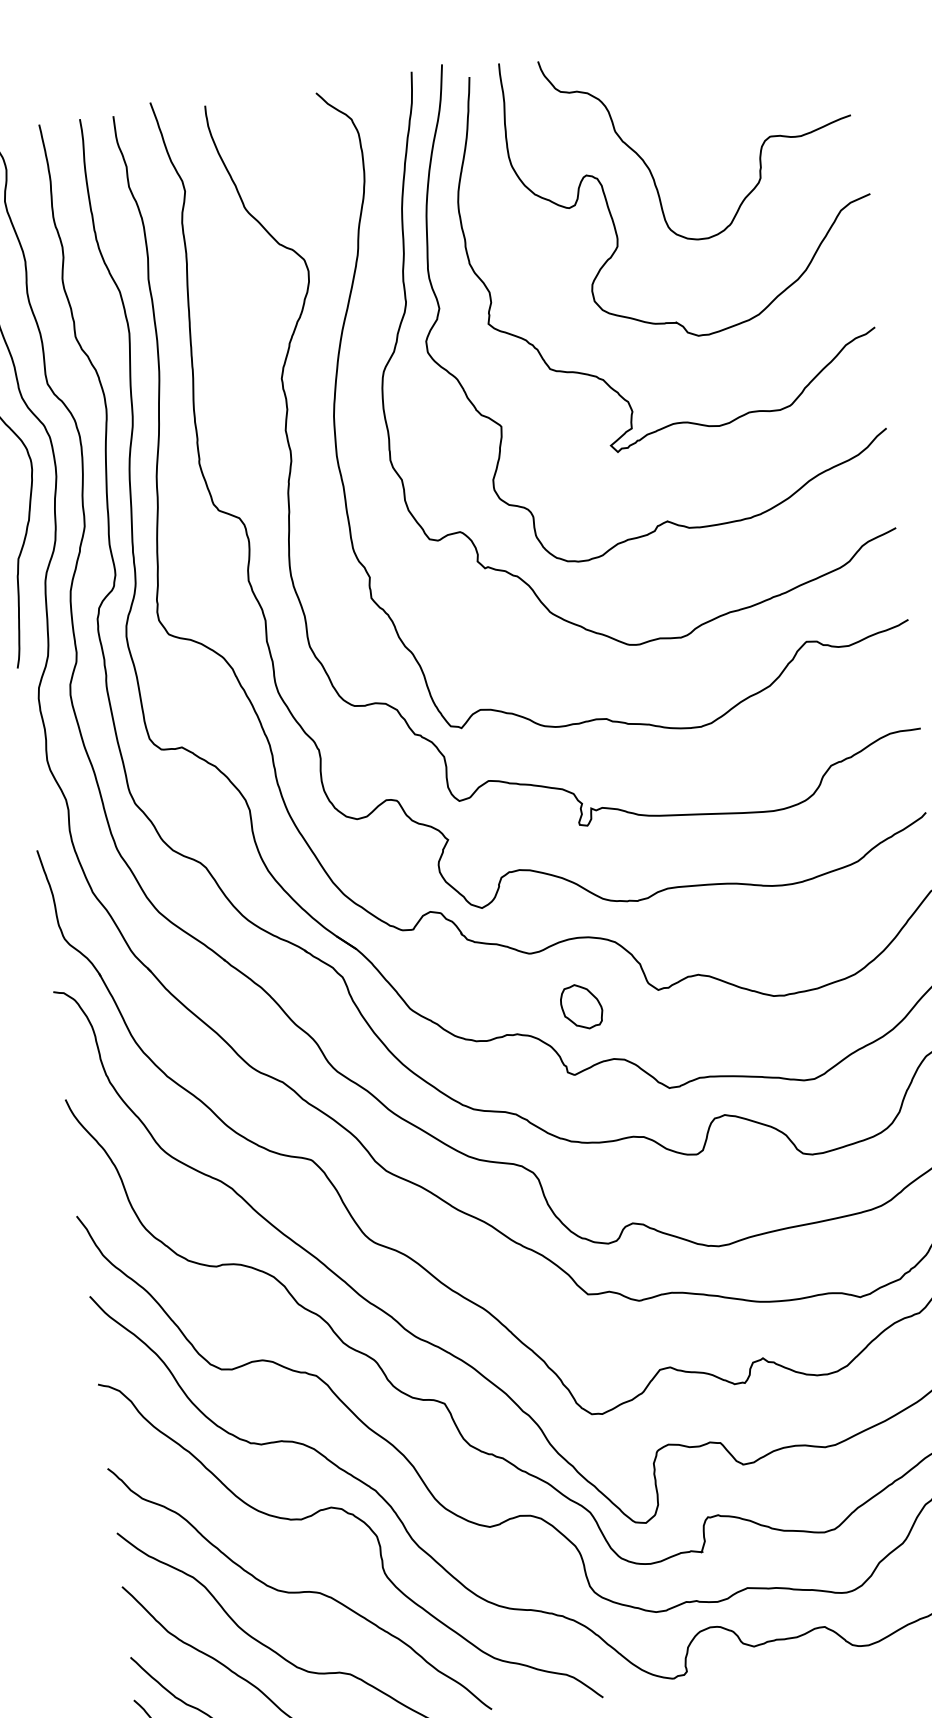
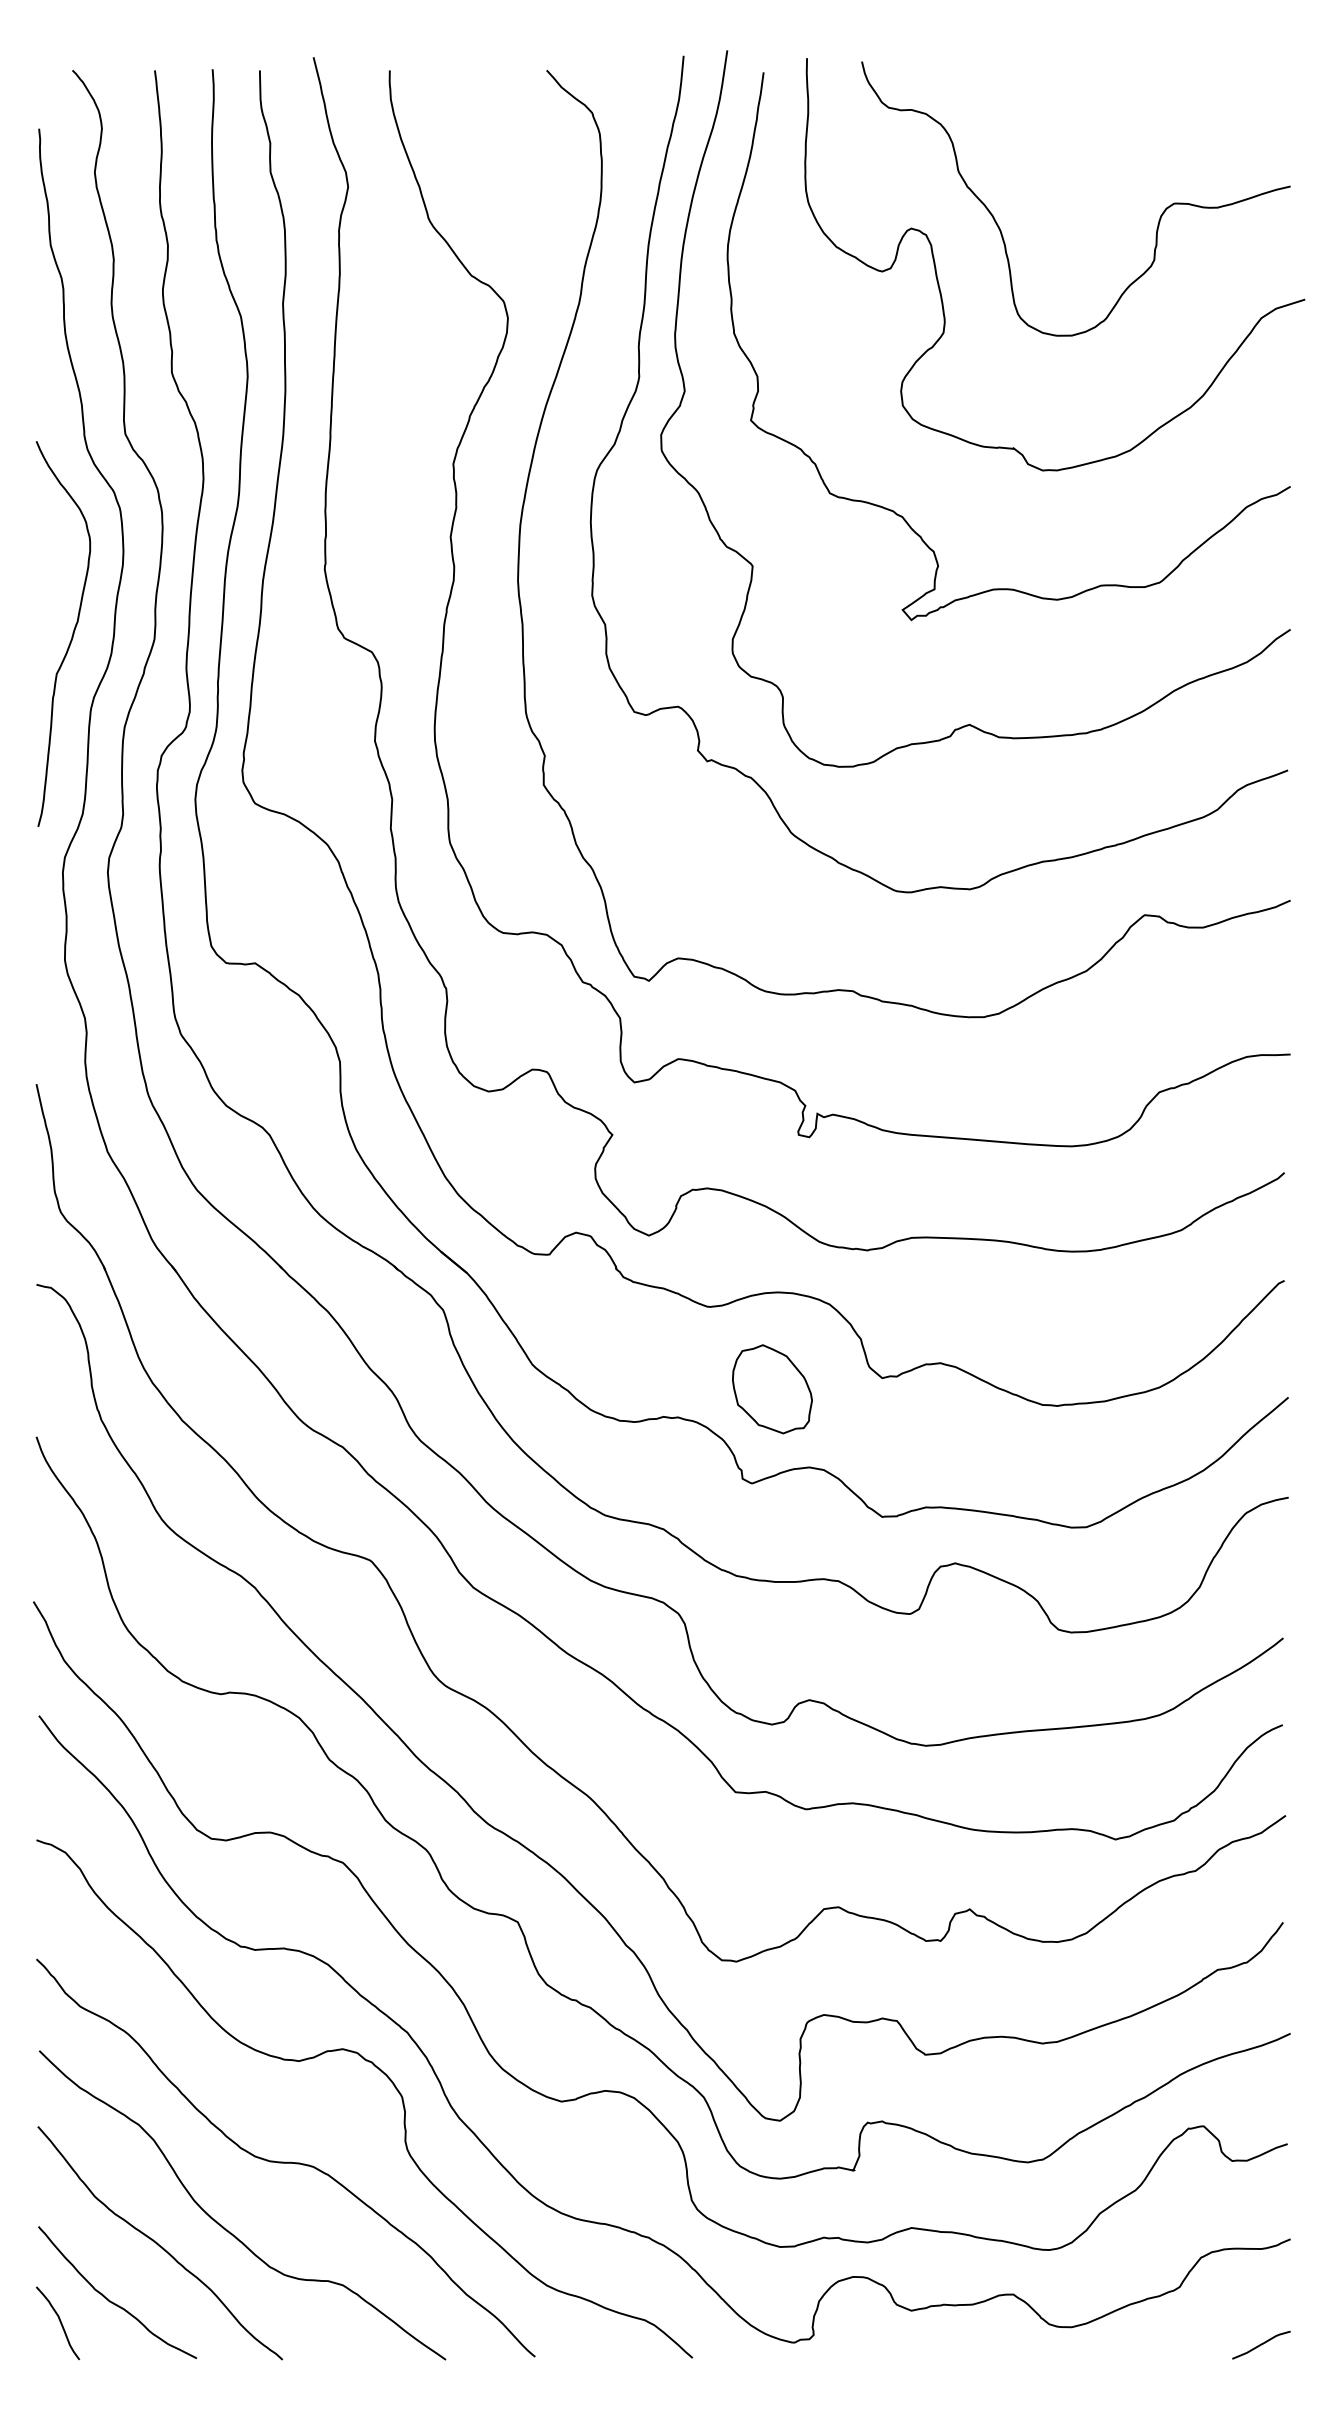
part: (581, 1006) -> (772, 1389), size x1.4

